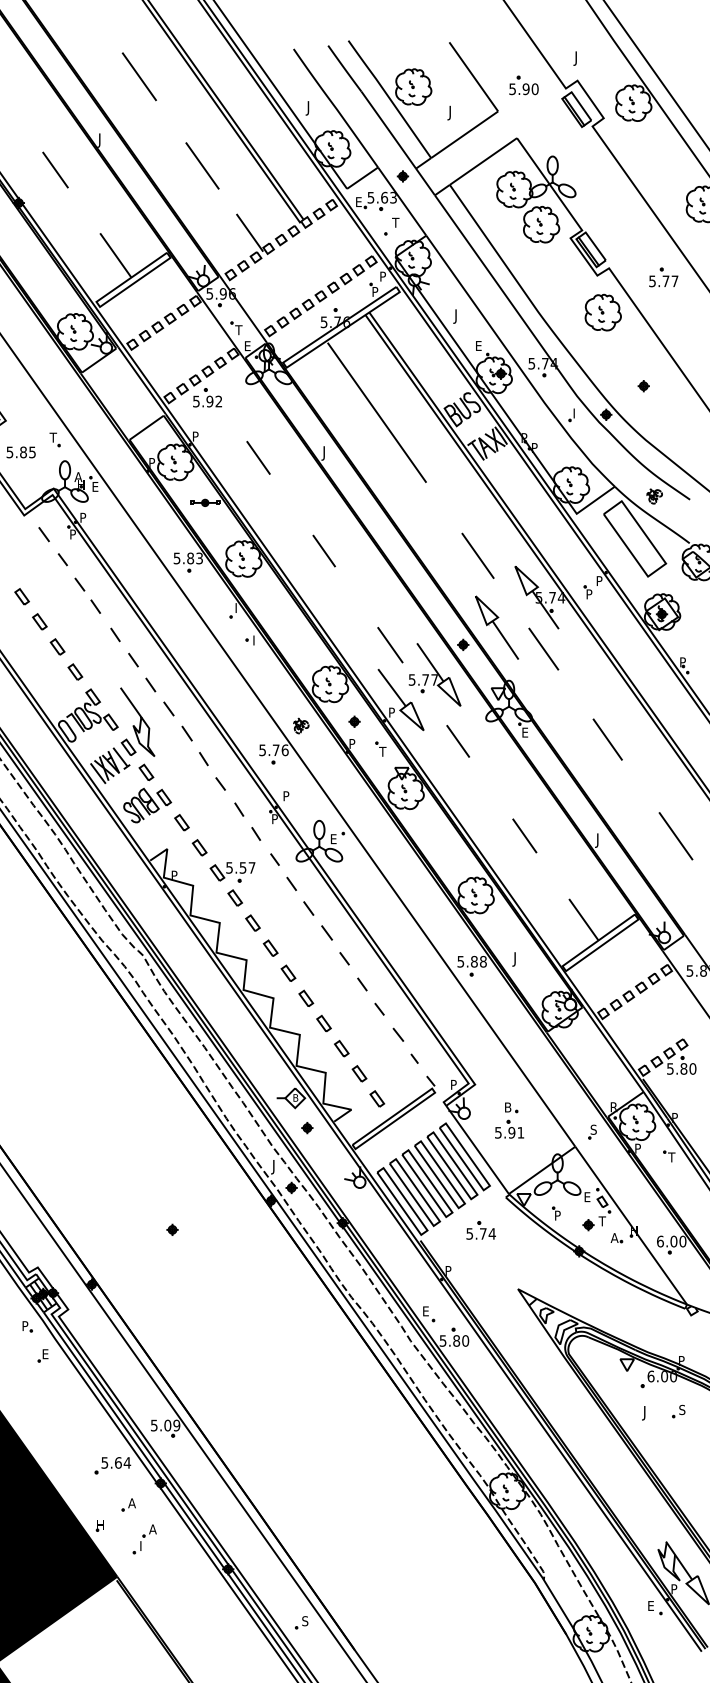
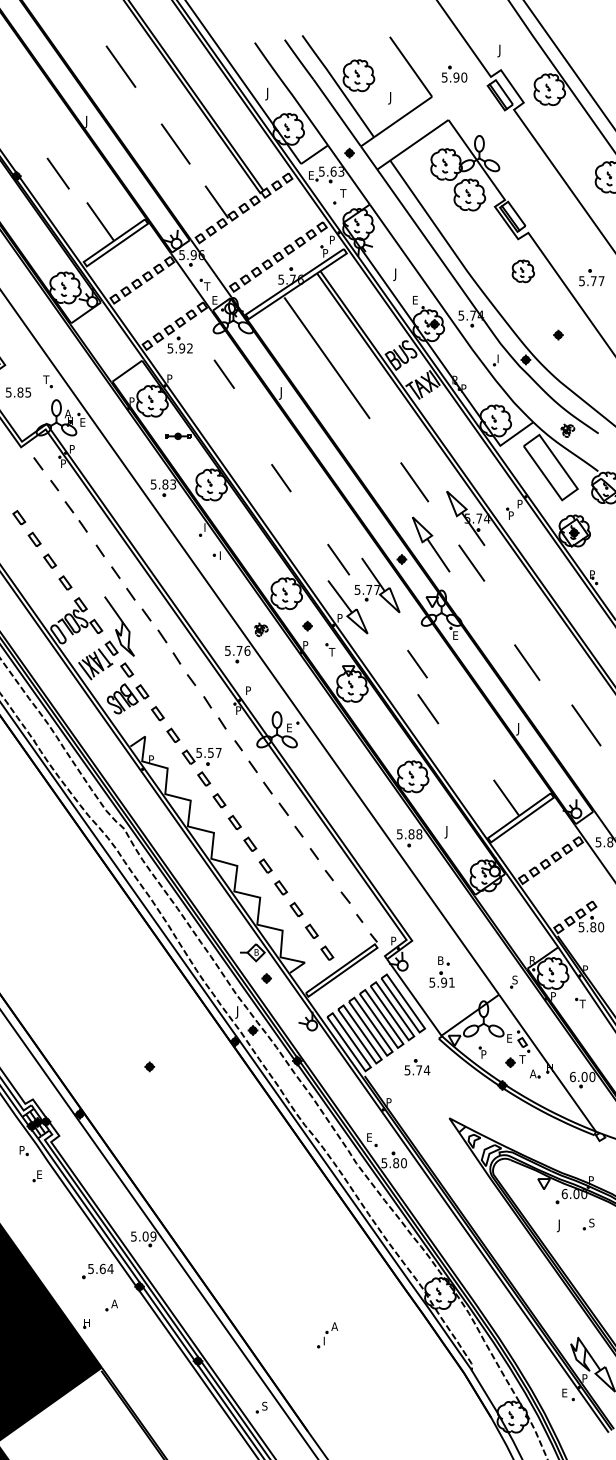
line: (54, 169) -> (57, 173), moved
part: (663, 277) -> (591, 277), moved
part: (603, 312) -> (523, 271), size x0.7
line: (257, 456) -> (223, 373), moved
line: (608, 739) -> (527, 662), moved
line: (458, 740) -> (417, 663), moved
line: (525, 836) -> (428, 709), moved
part: (144, 1539) -> (327, 1335), moved

